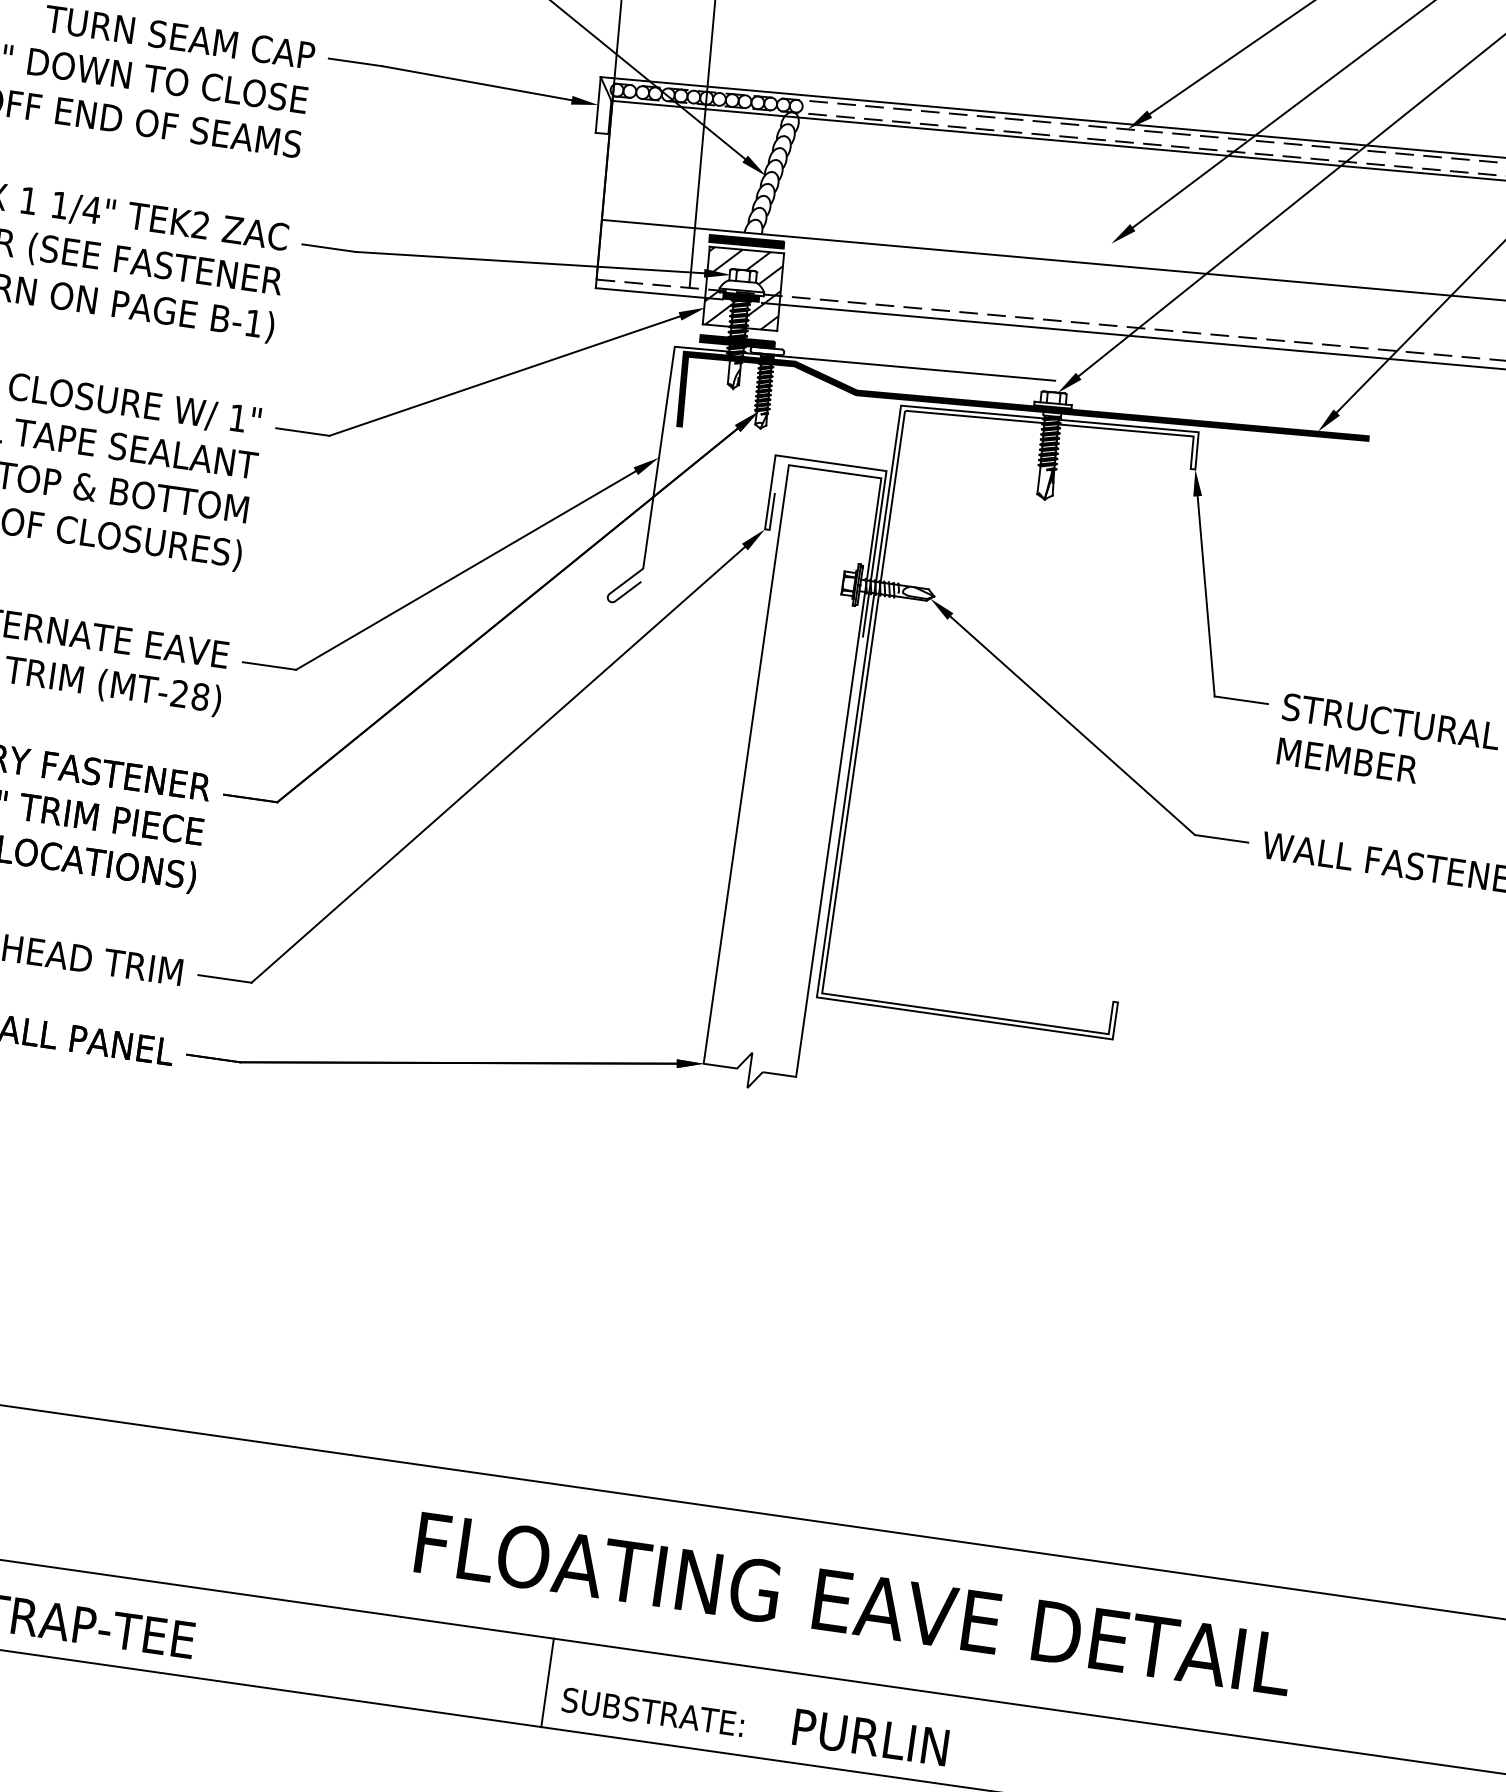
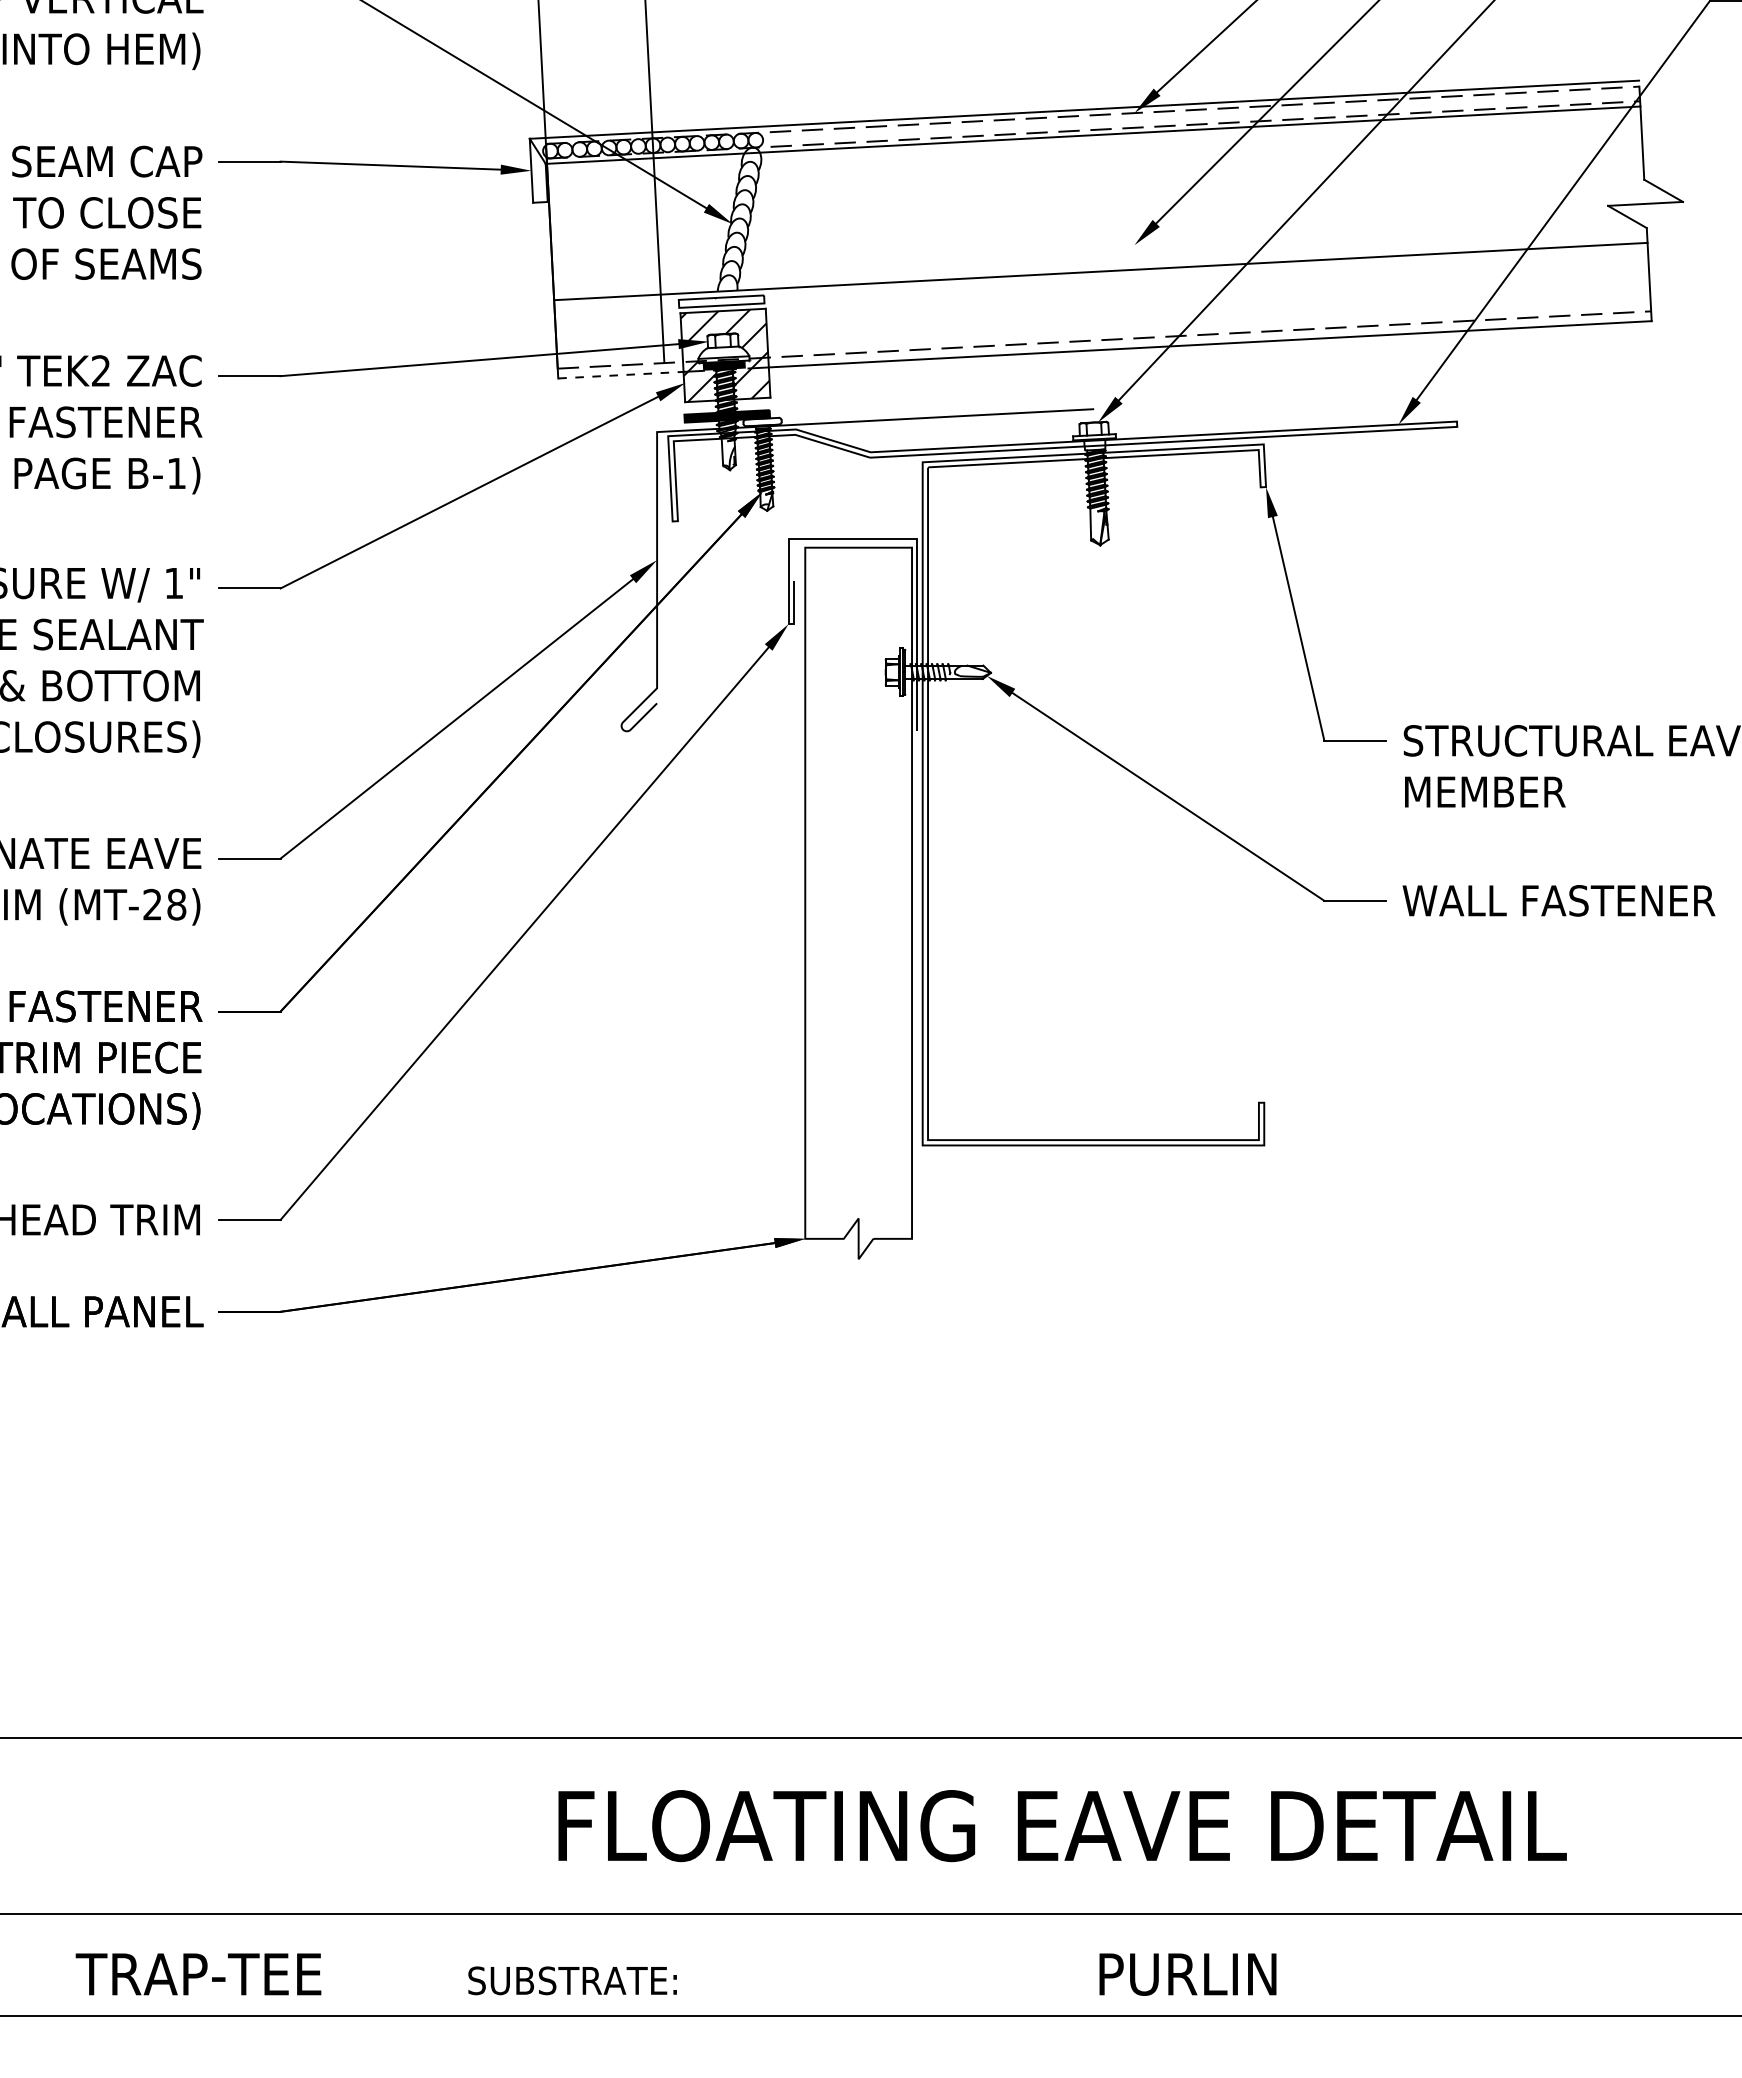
fill: (746, 241) -> (721, 301), removed
line: (650, 293) -> (620, 375), solid -> dashed
fill: (1021, 430) -> (1062, 471), removed
line: (547, 1682) -> (728, 1964), removed
text: (653, 1711) -> (572, 1980), moved
text: (870, 1737) -> (1187, 1974), moved

